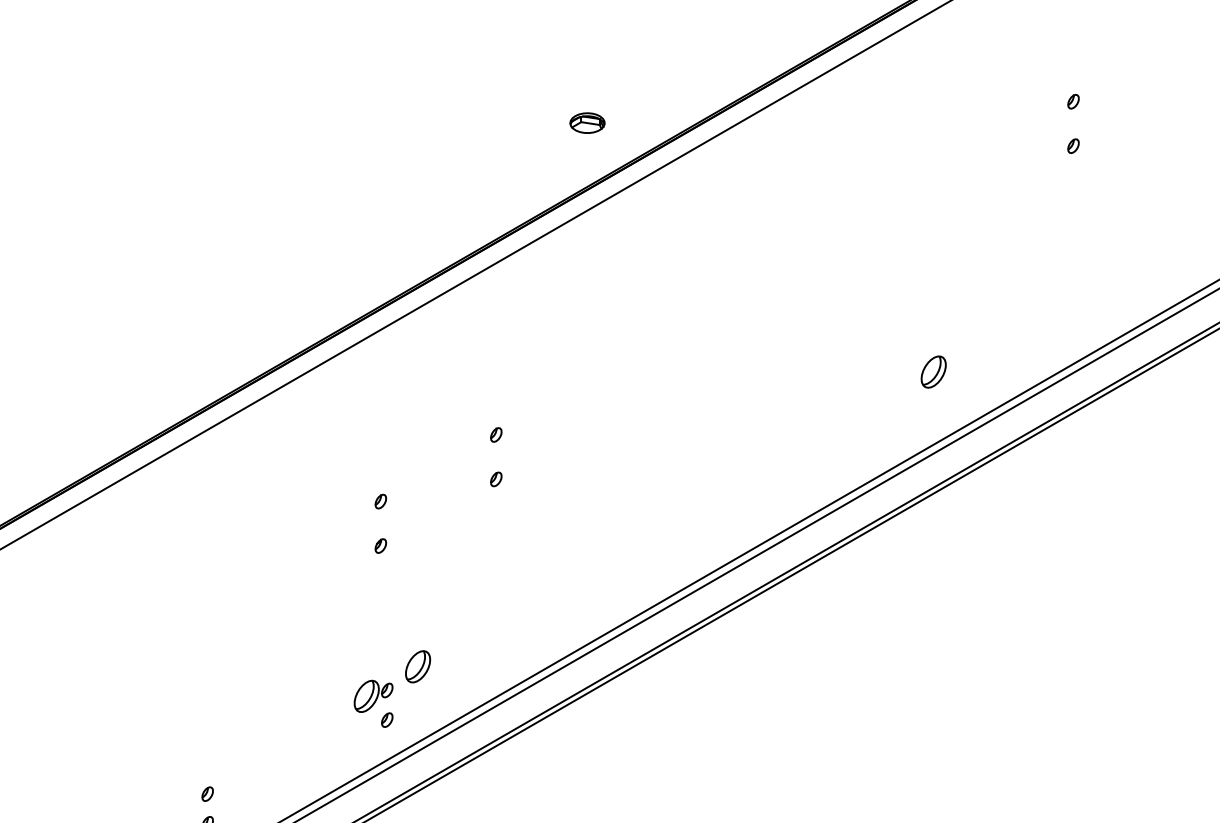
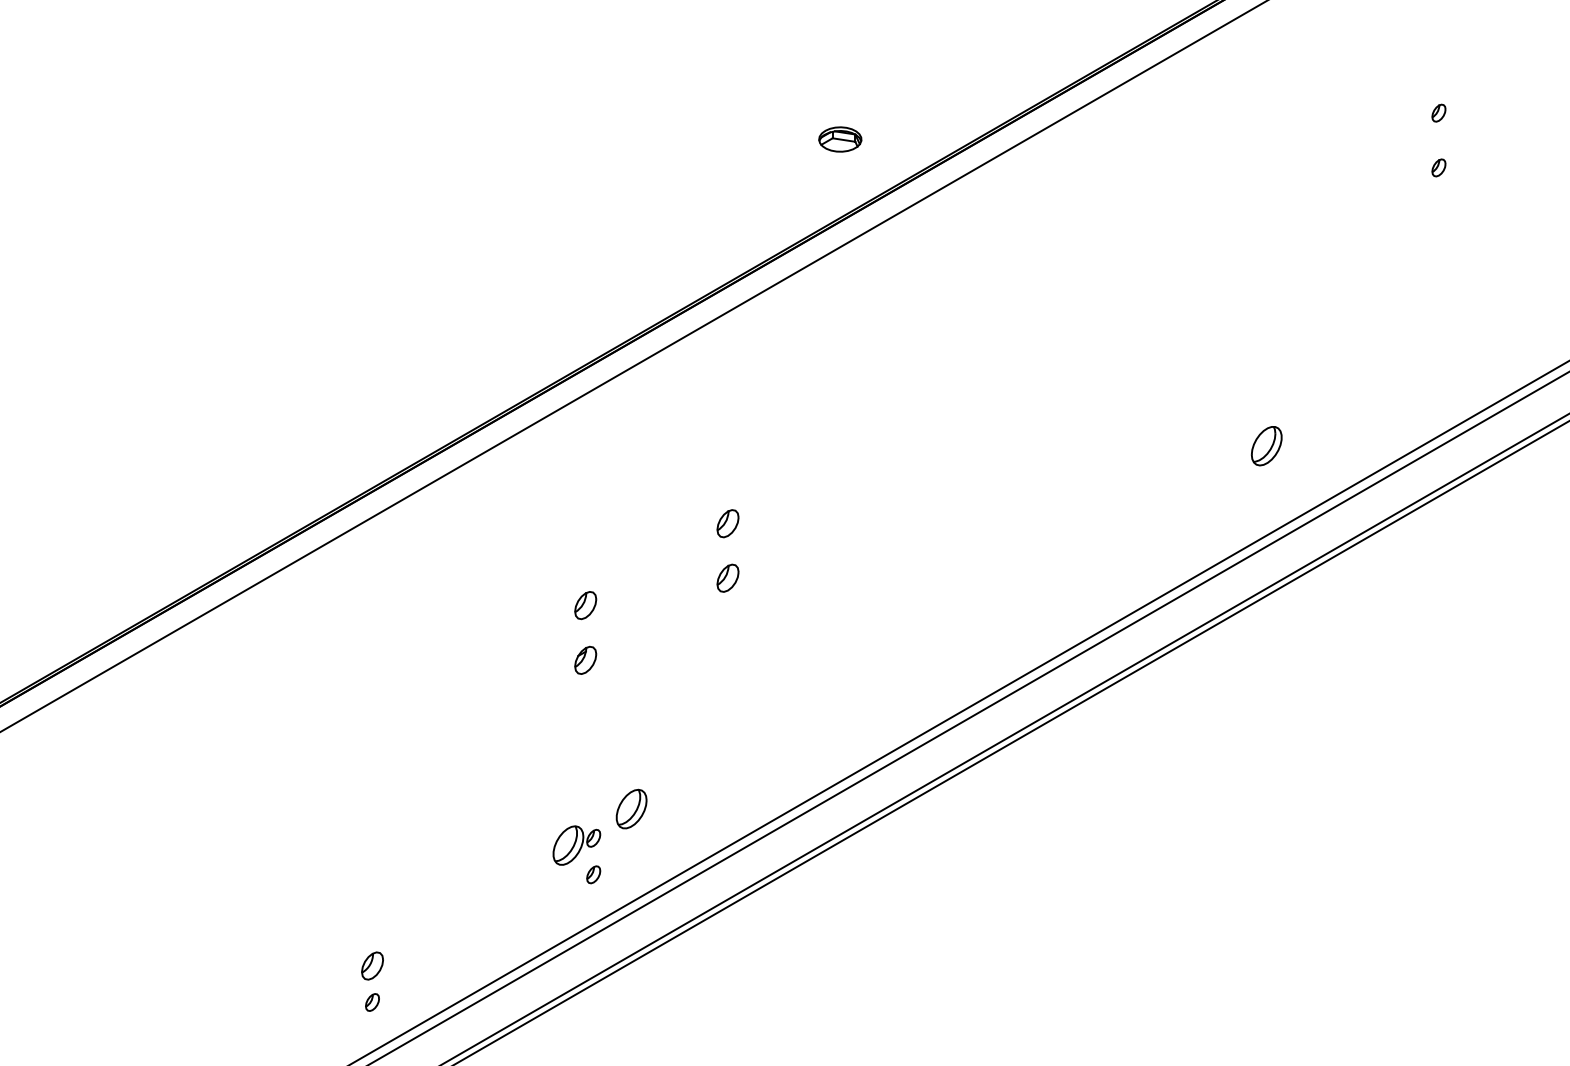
part: (495, 434) -> (727, 523), size x1.6
part: (495, 479) -> (727, 578), size x1.6
part: (380, 501) -> (585, 605), size x1.6
part: (380, 546) -> (585, 660), size x1.6
part: (207, 793) -> (372, 965), size x1.6

